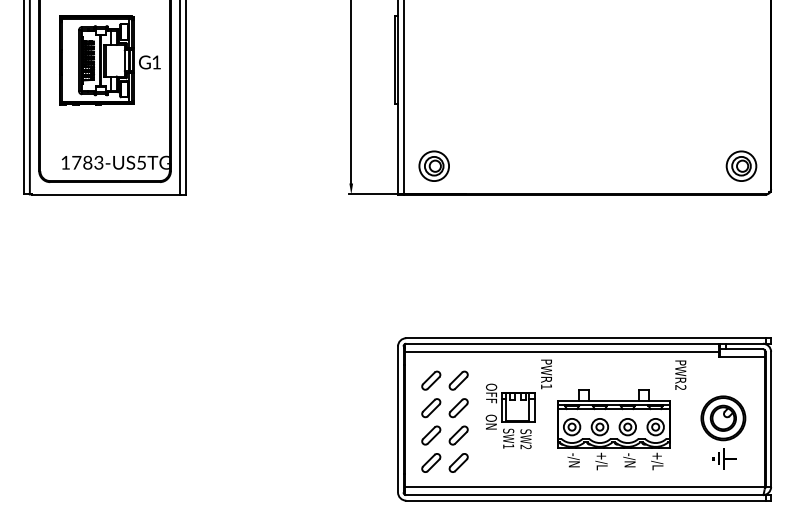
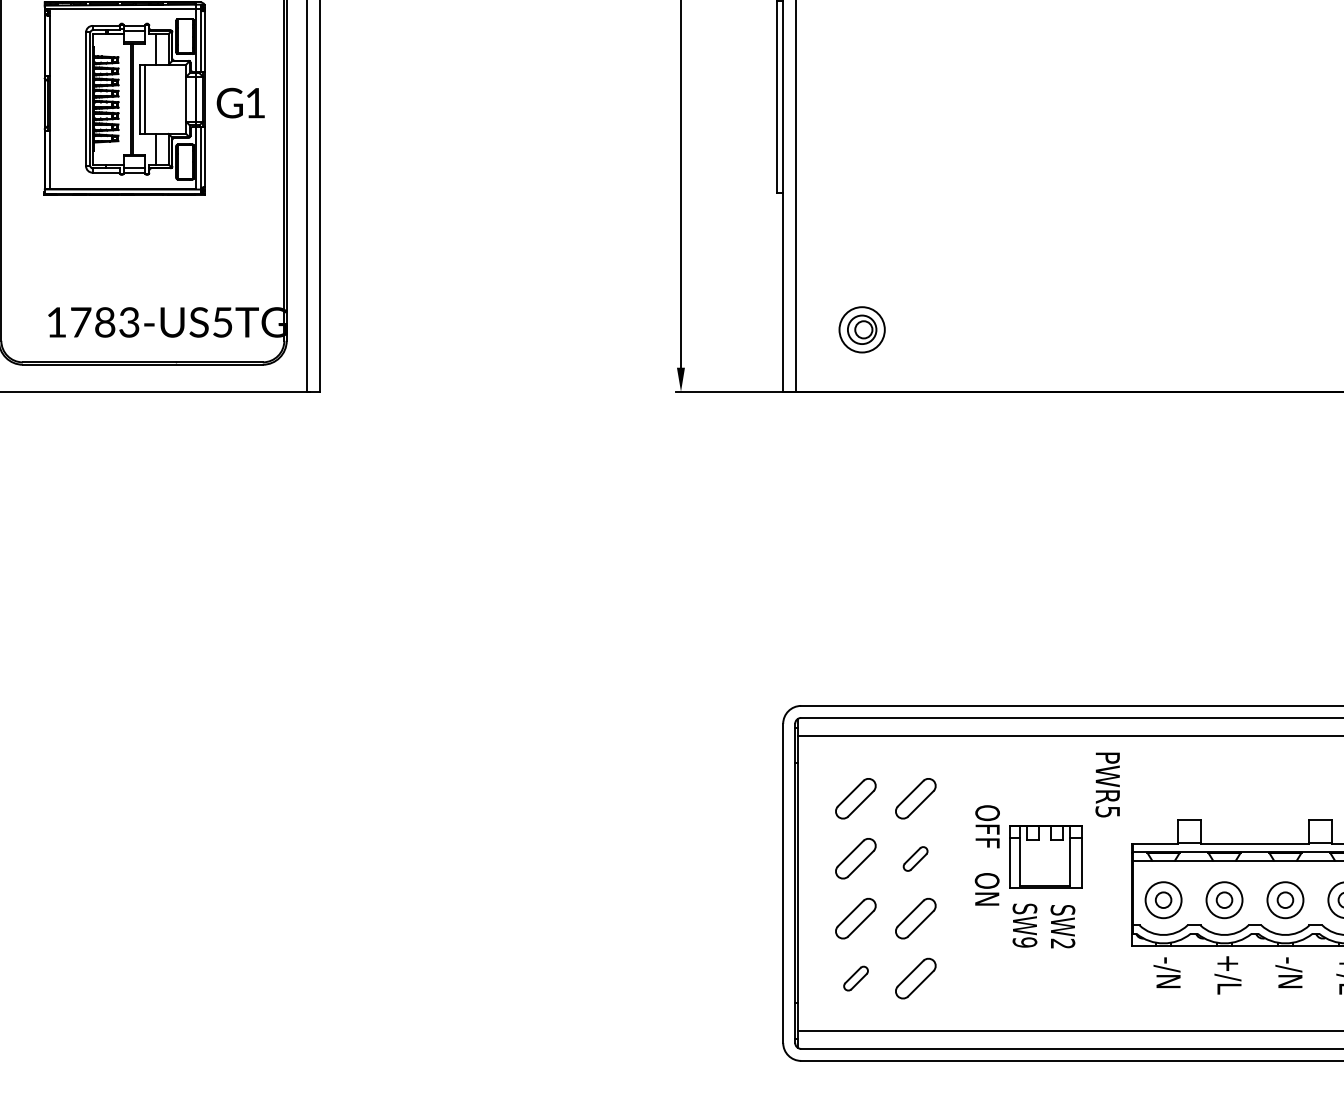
part: (433, 165) -> (860, 328), size x0.7
text: (546, 386) -> (1107, 811), PWR1 -> PWR5
part: (458, 408) -> (915, 859), size x0.6
text: (508, 446) -> (1024, 942), SW1 -> SW9
part: (431, 462) -> (856, 977), size x0.6

